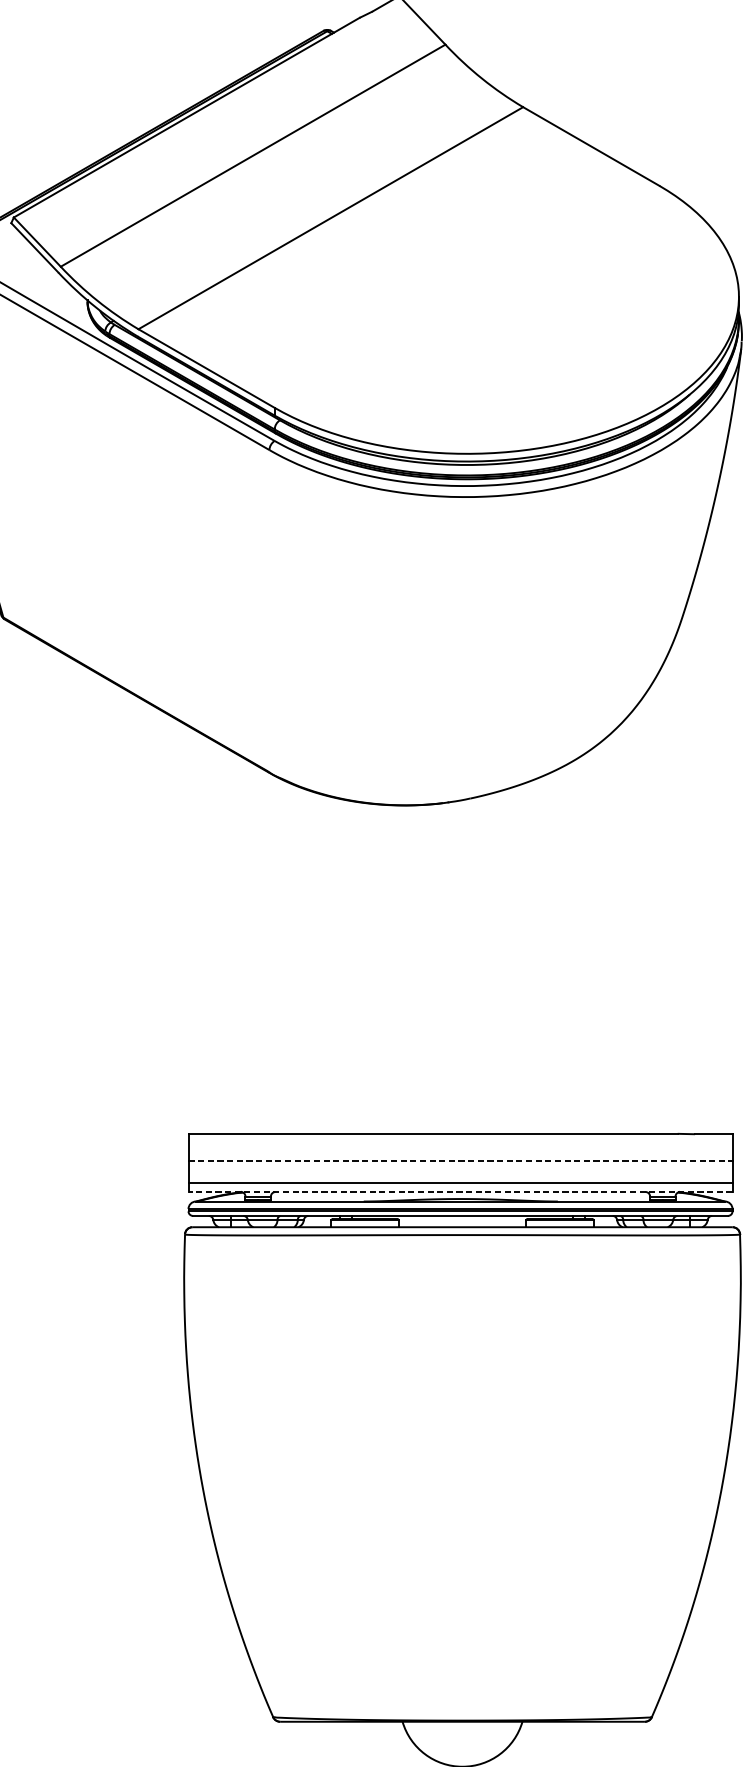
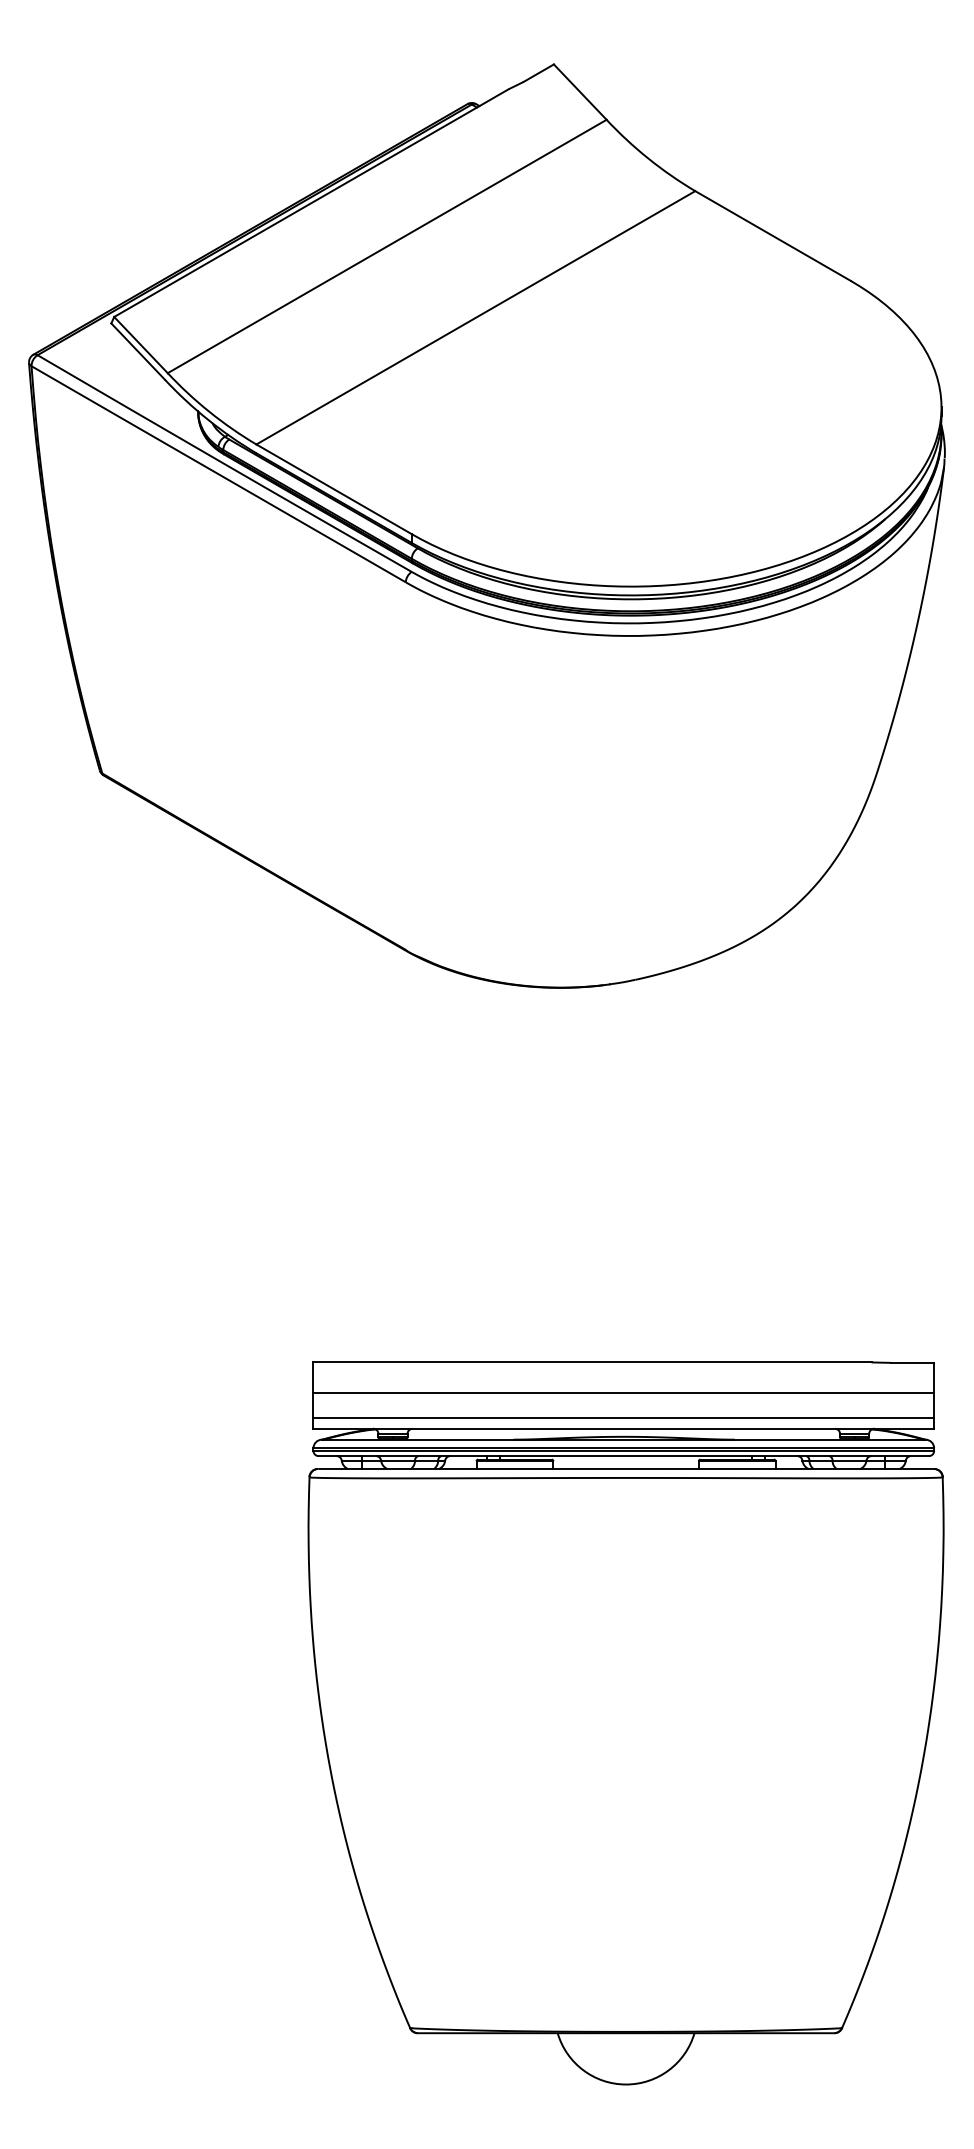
line: (461, 1161) -> (624, 1393), dashed -> solid
line: (460, 1191) -> (623, 1428), dashed -> solid

